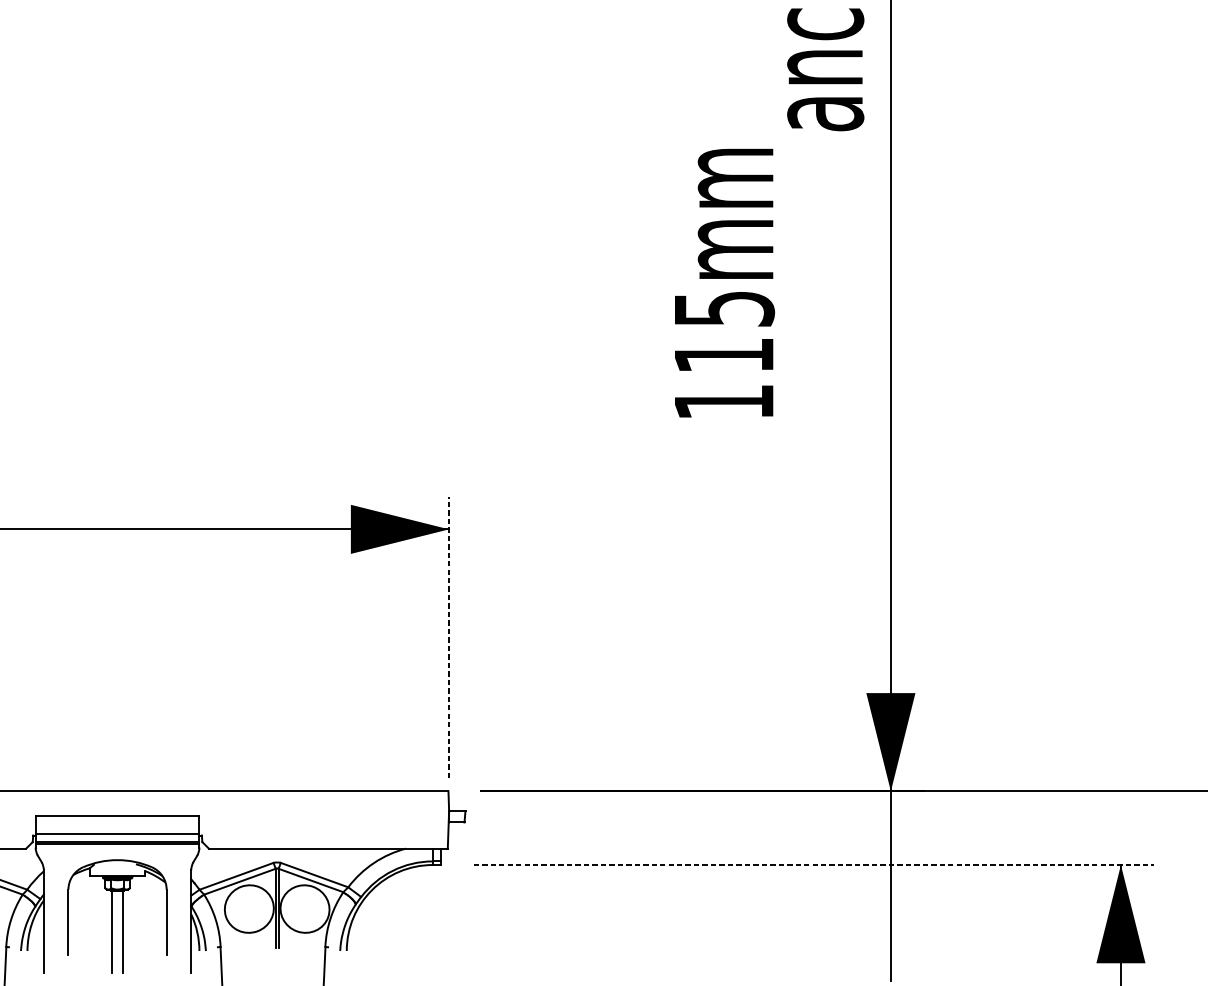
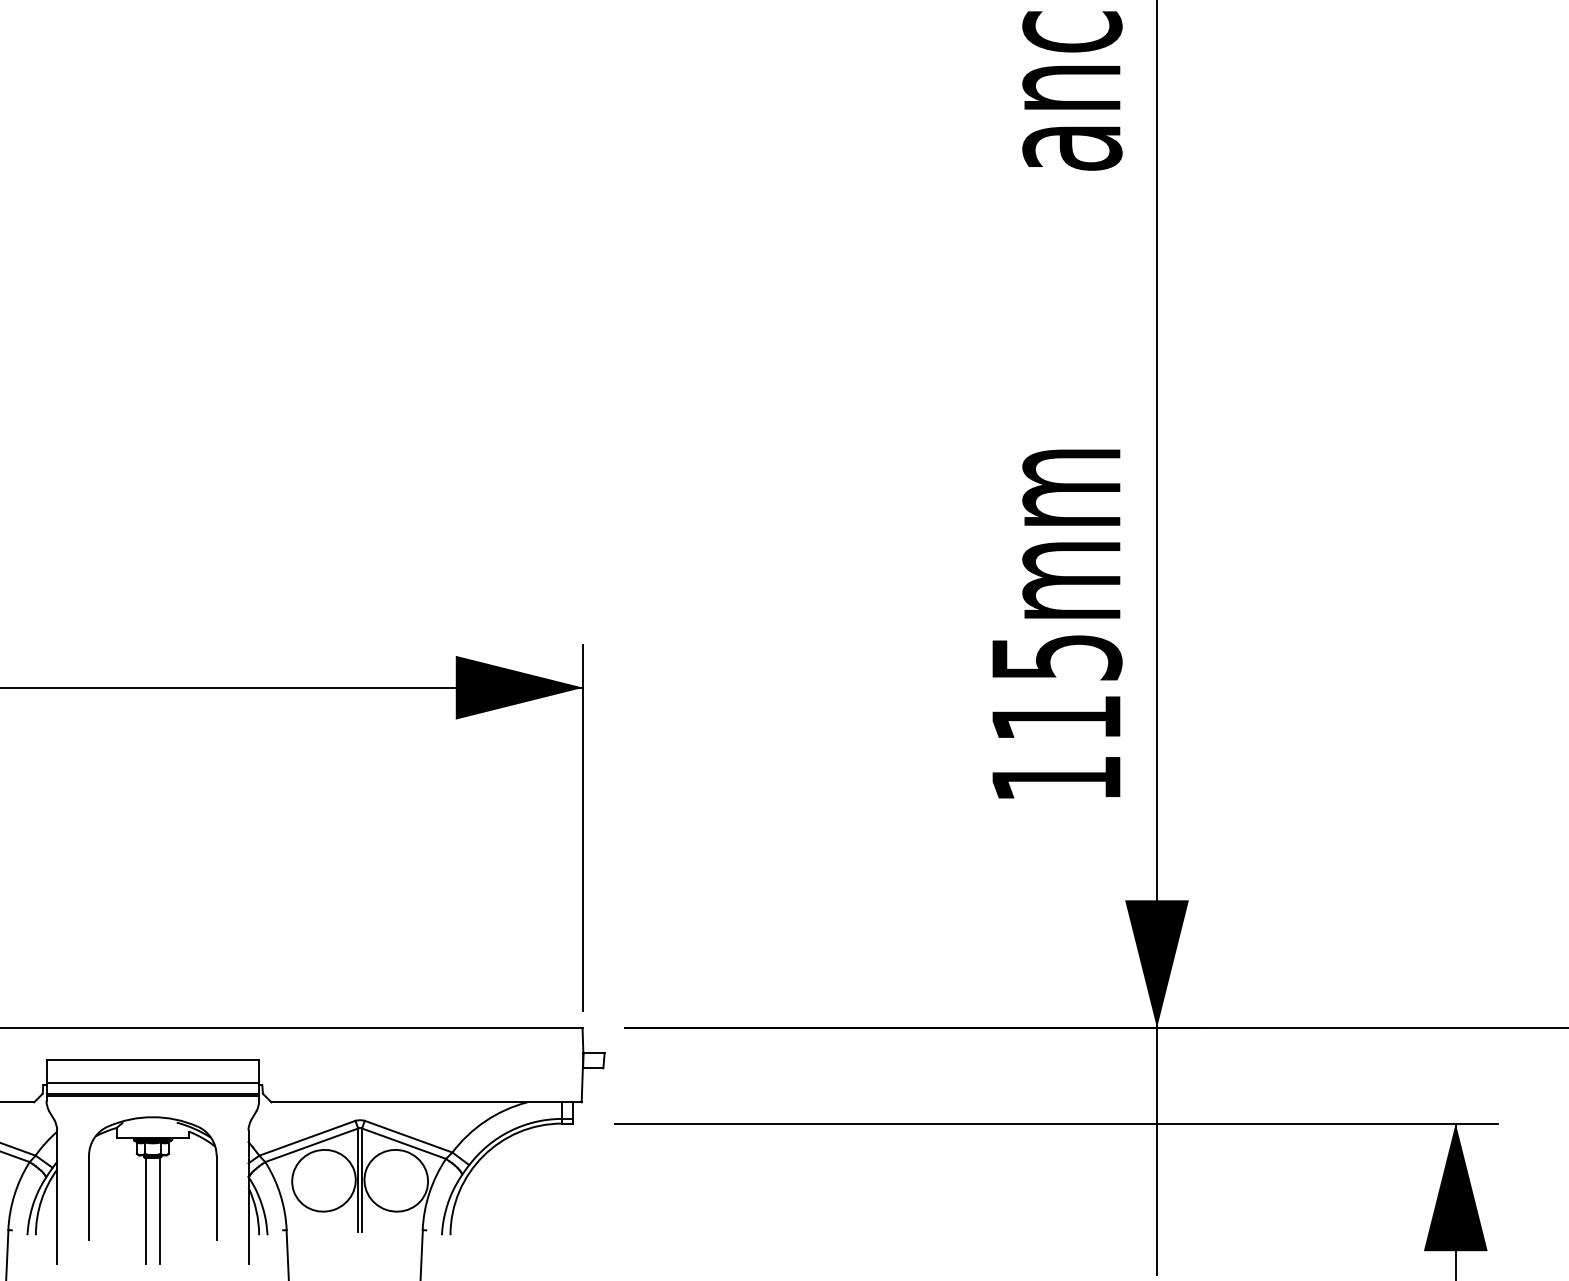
text: (724, 282) -> (1057, 623), moved
line: (449, 637) -> (583, 828), dashed -> solid
line: (813, 864) -> (1056, 1123), dashed -> solid

